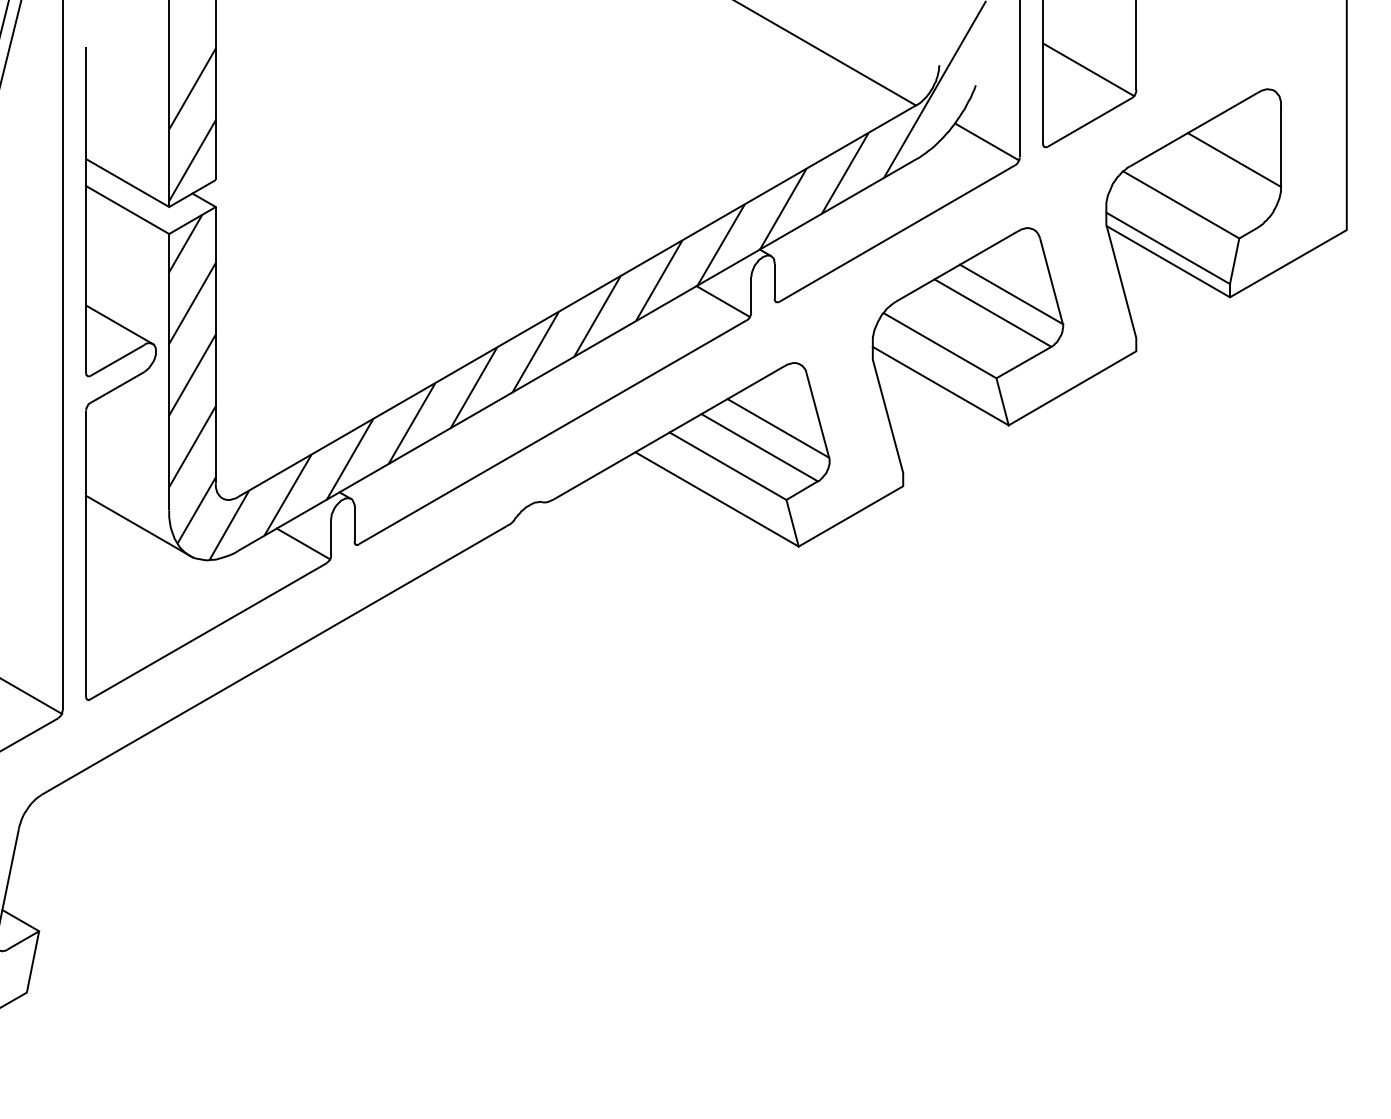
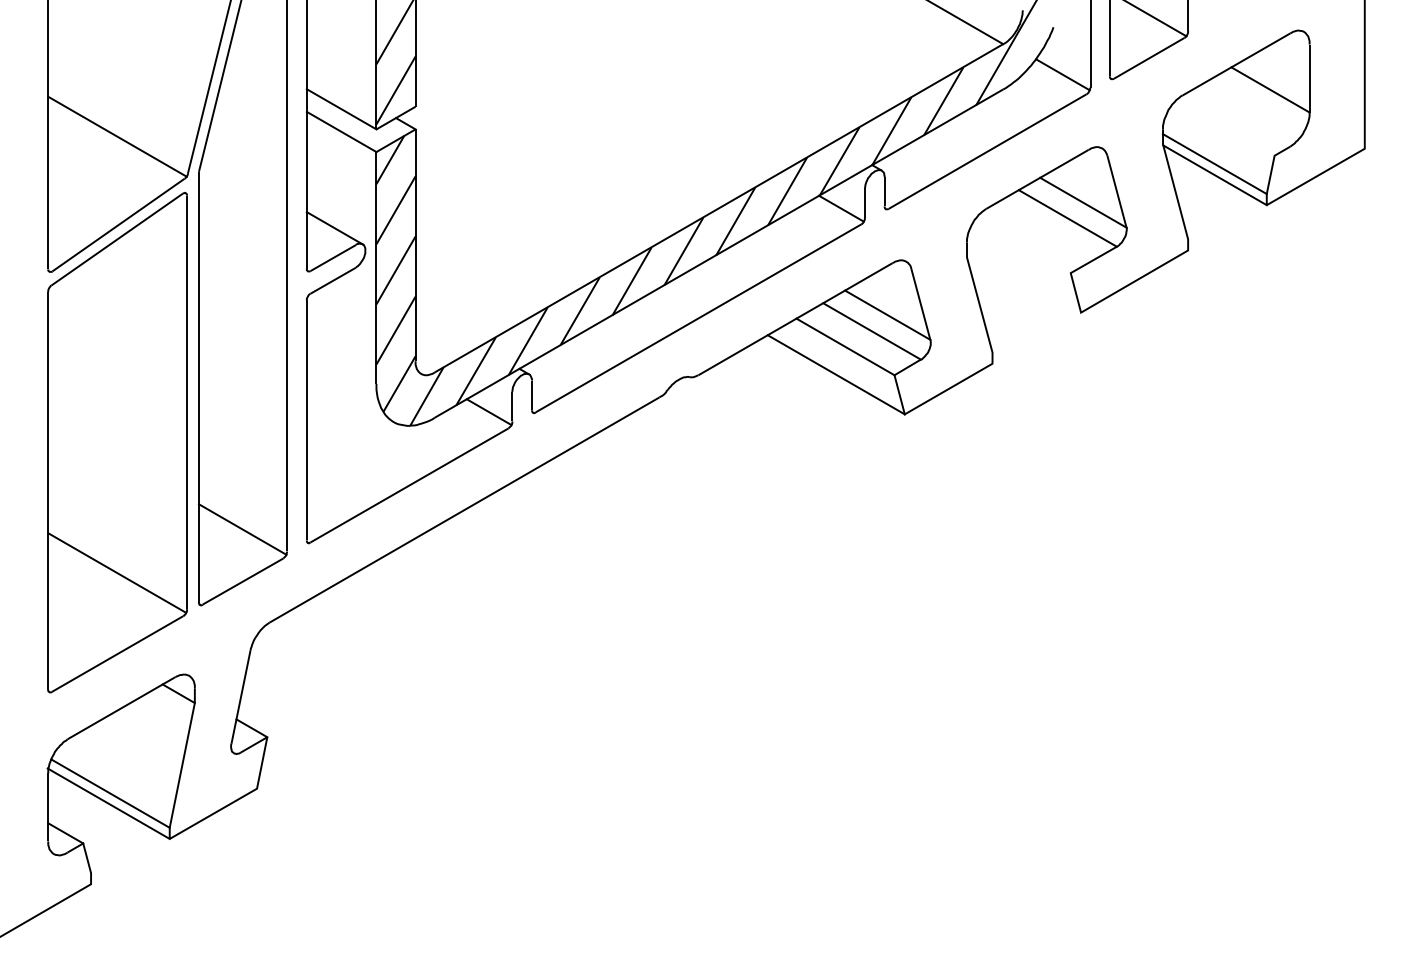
line: (1180, 204) -> (1225, 127), removed
line: (940, 345) -> (1023, 245), removed
line: (941, 385) -> (1024, 279), removed
line: (139, 526) -> (351, 397), removed

